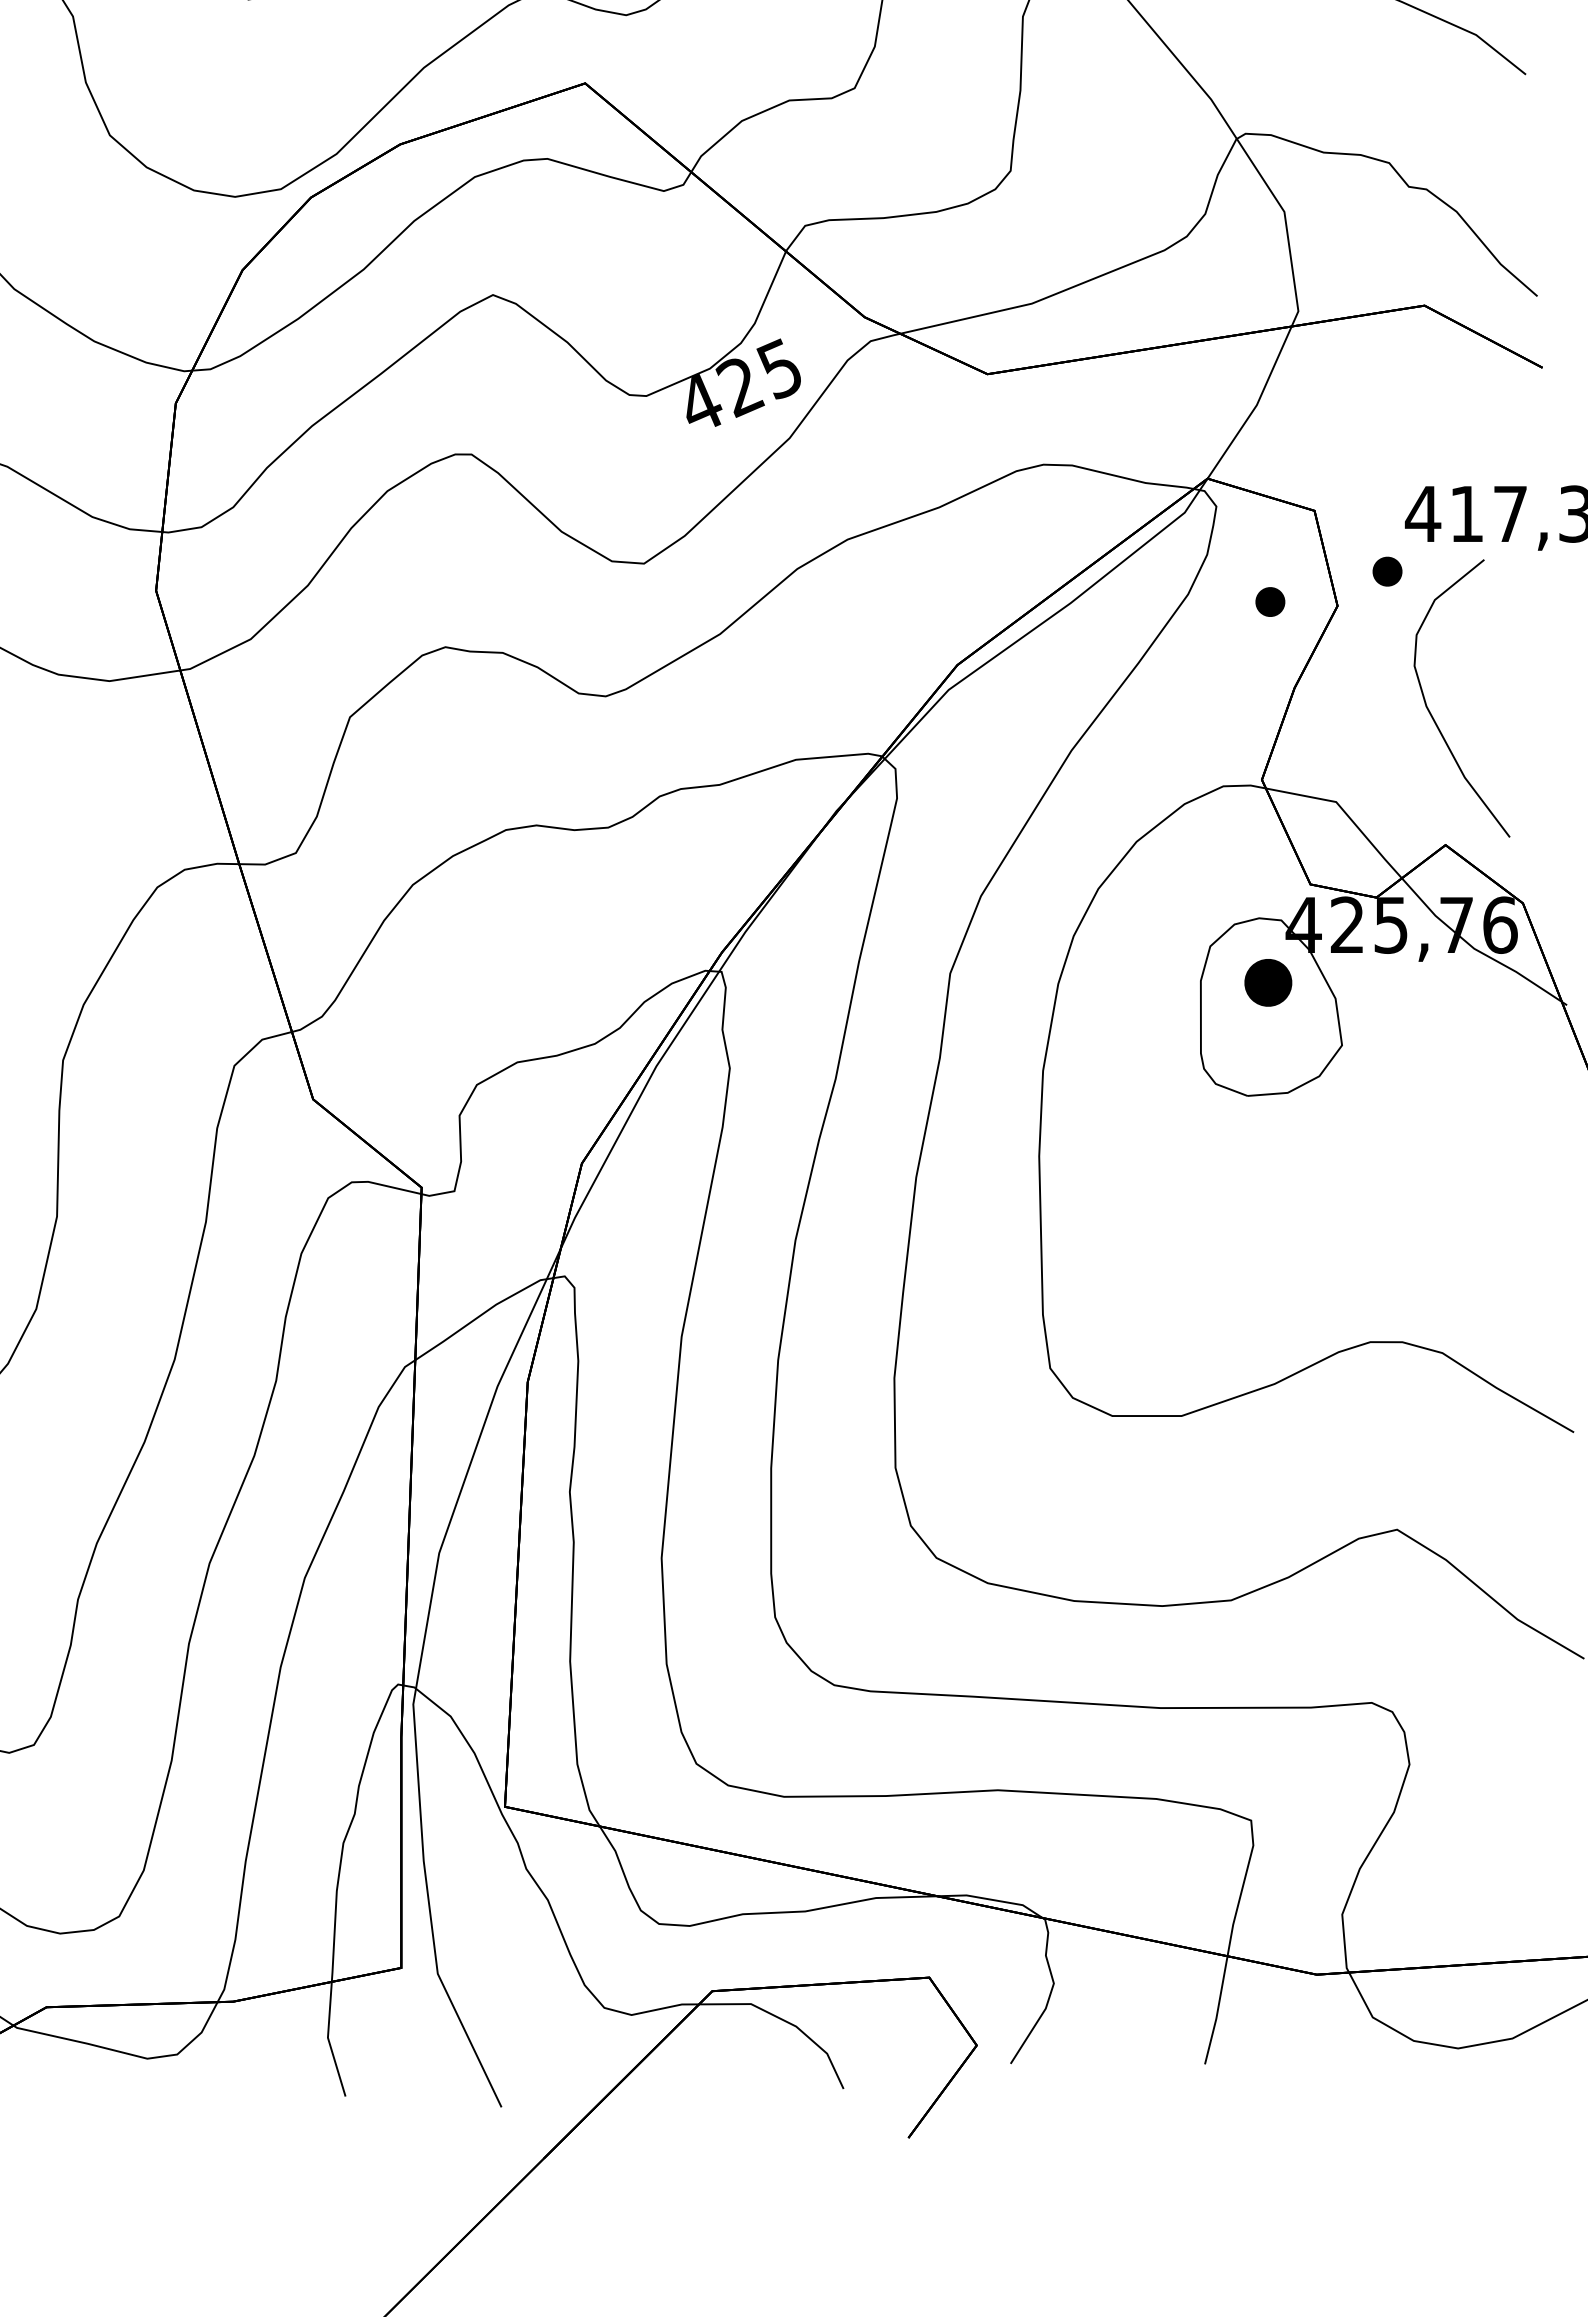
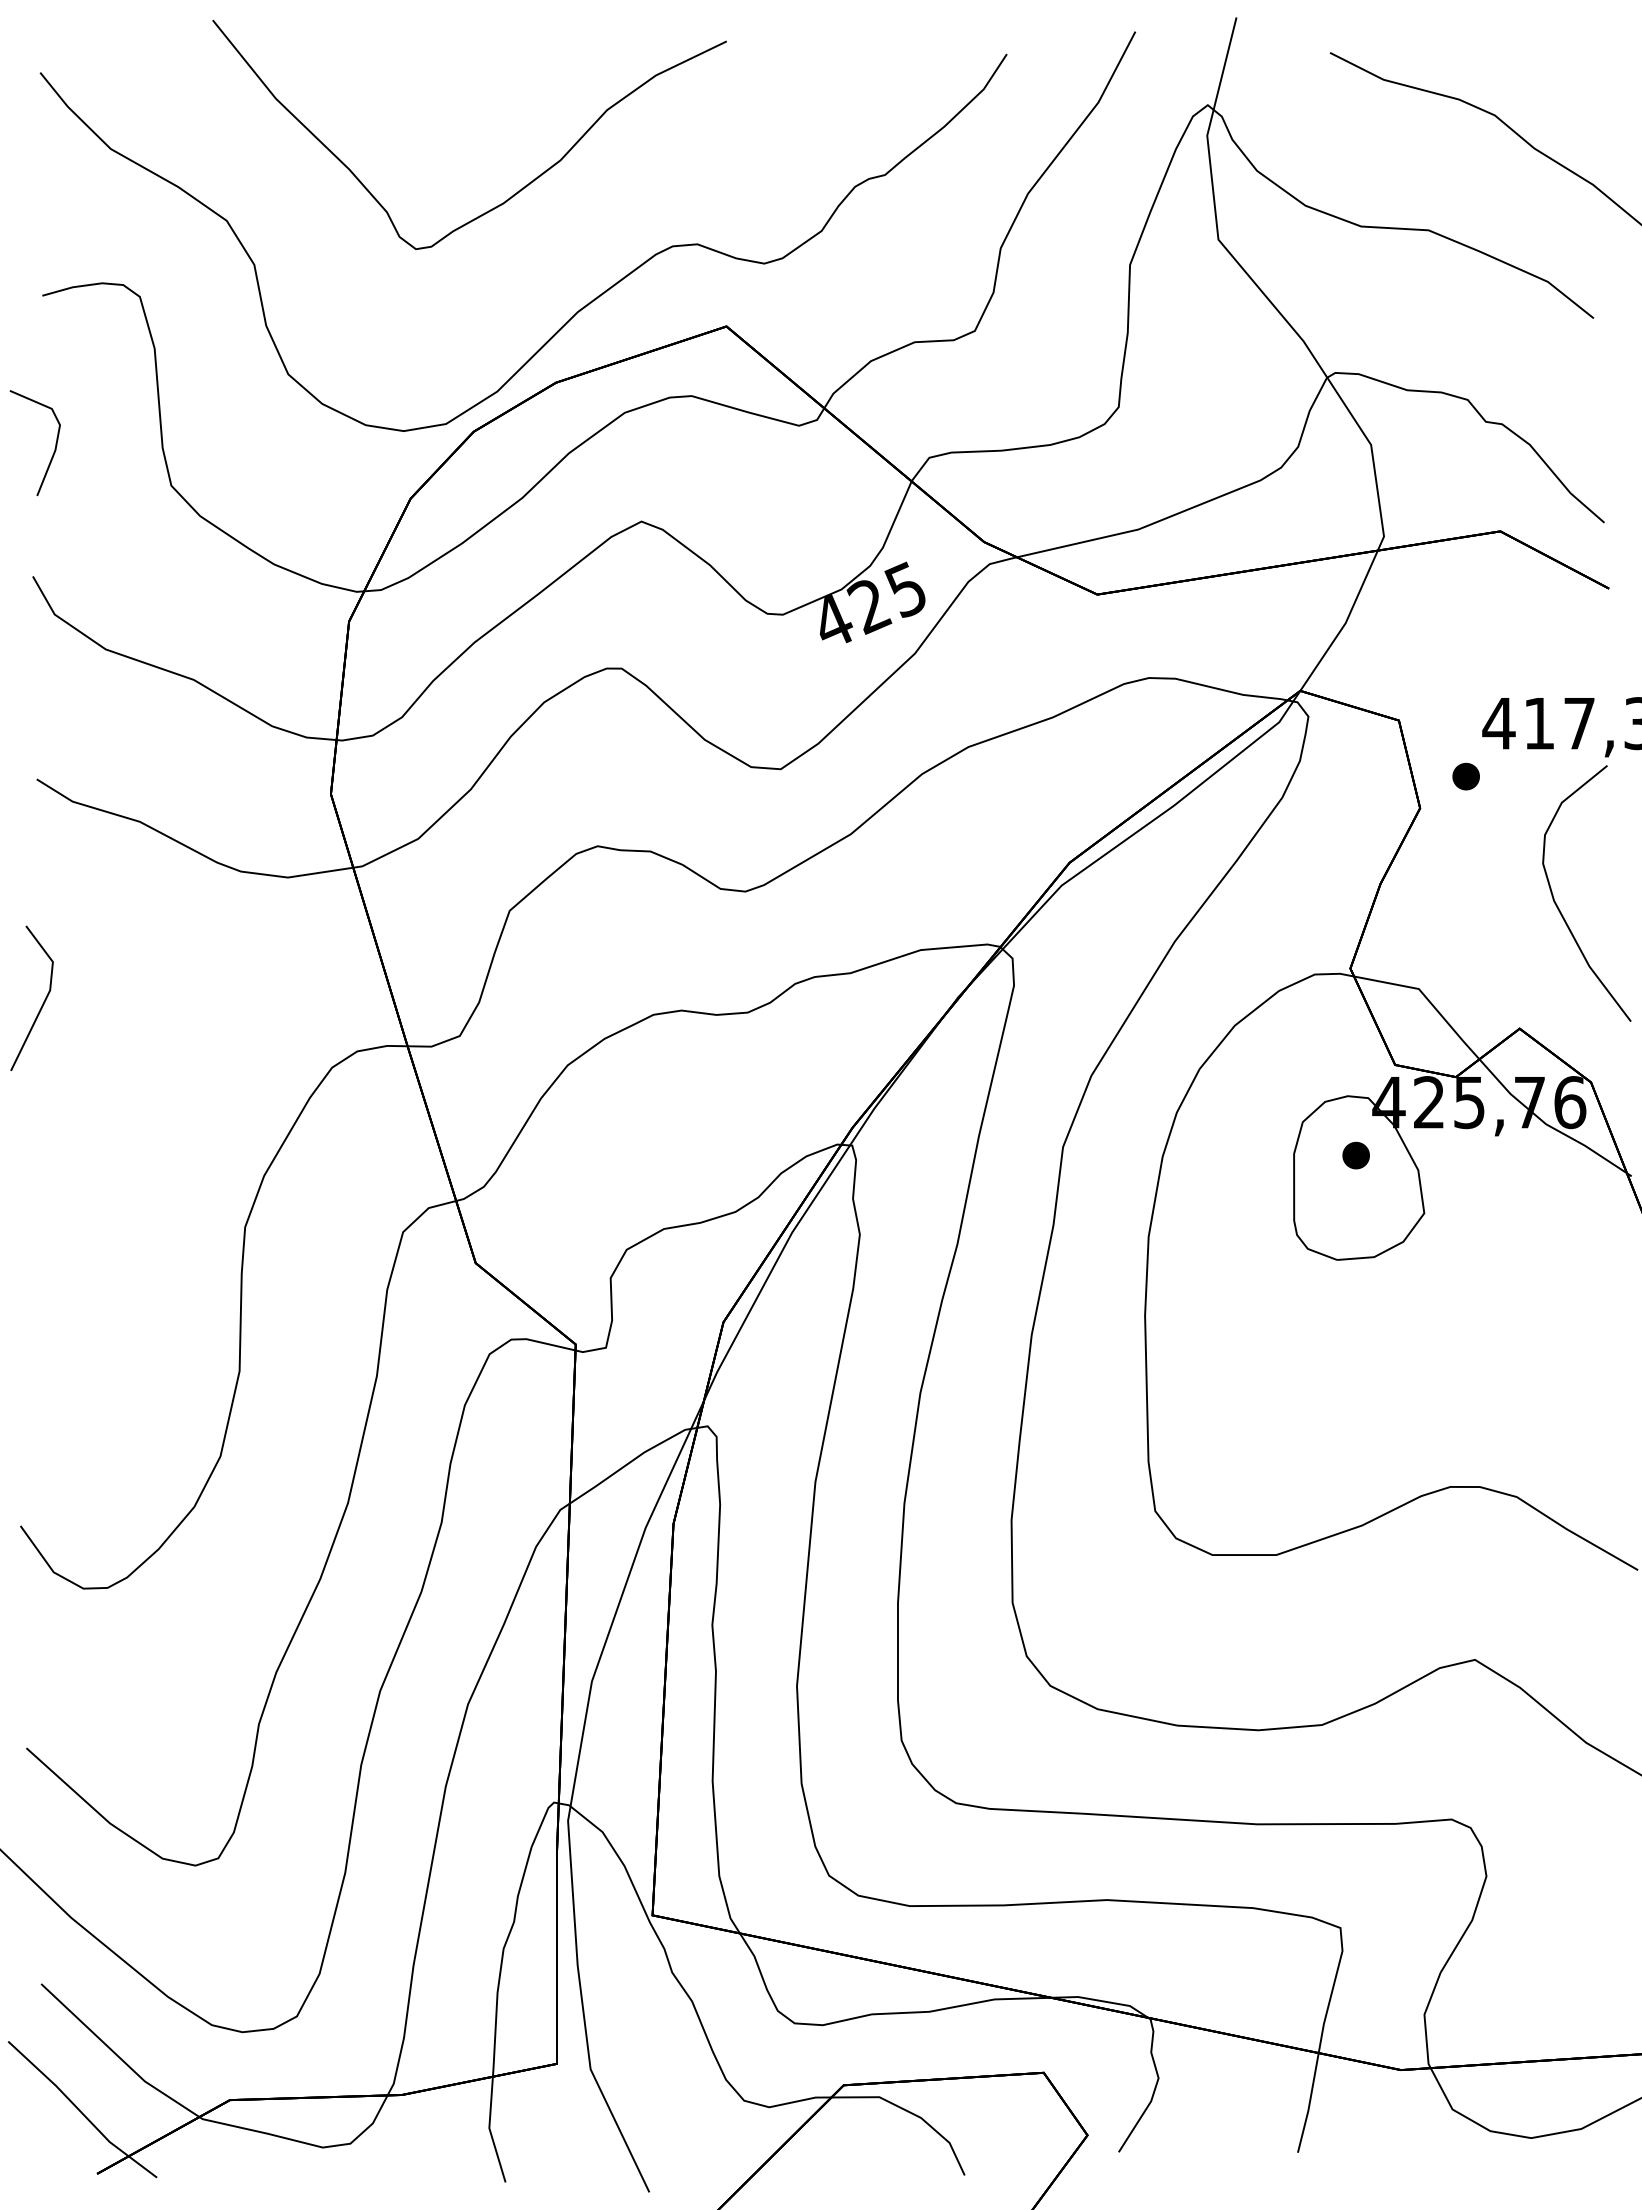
part: (1269, 601) -> (1357, 804), removed
curve: (1431, 712) -> (1558, 906), moved
part: (1267, 982) -> (1355, 1155), size x0.62

